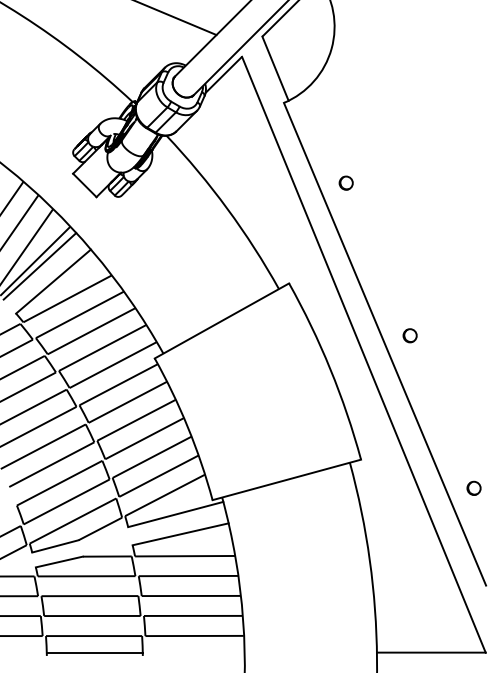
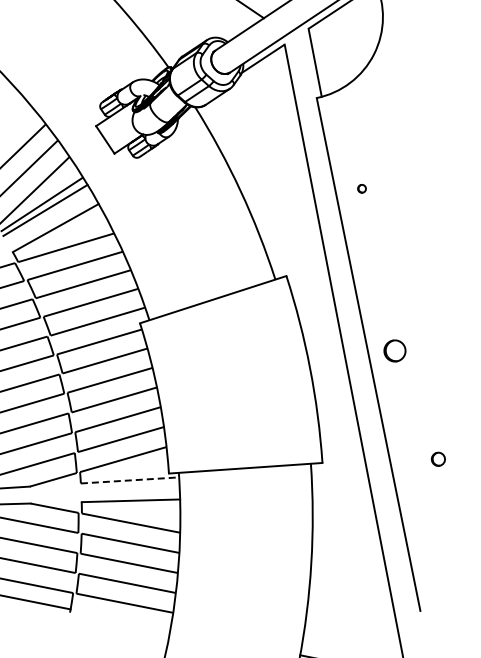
circle: (345, 182) -> (361, 188), size x0.6
circle: (409, 335) -> (394, 350), size x1.6
circle: (473, 487) -> (438, 458), moved
line: (176, 514) -> (130, 480), solid -> dashed

